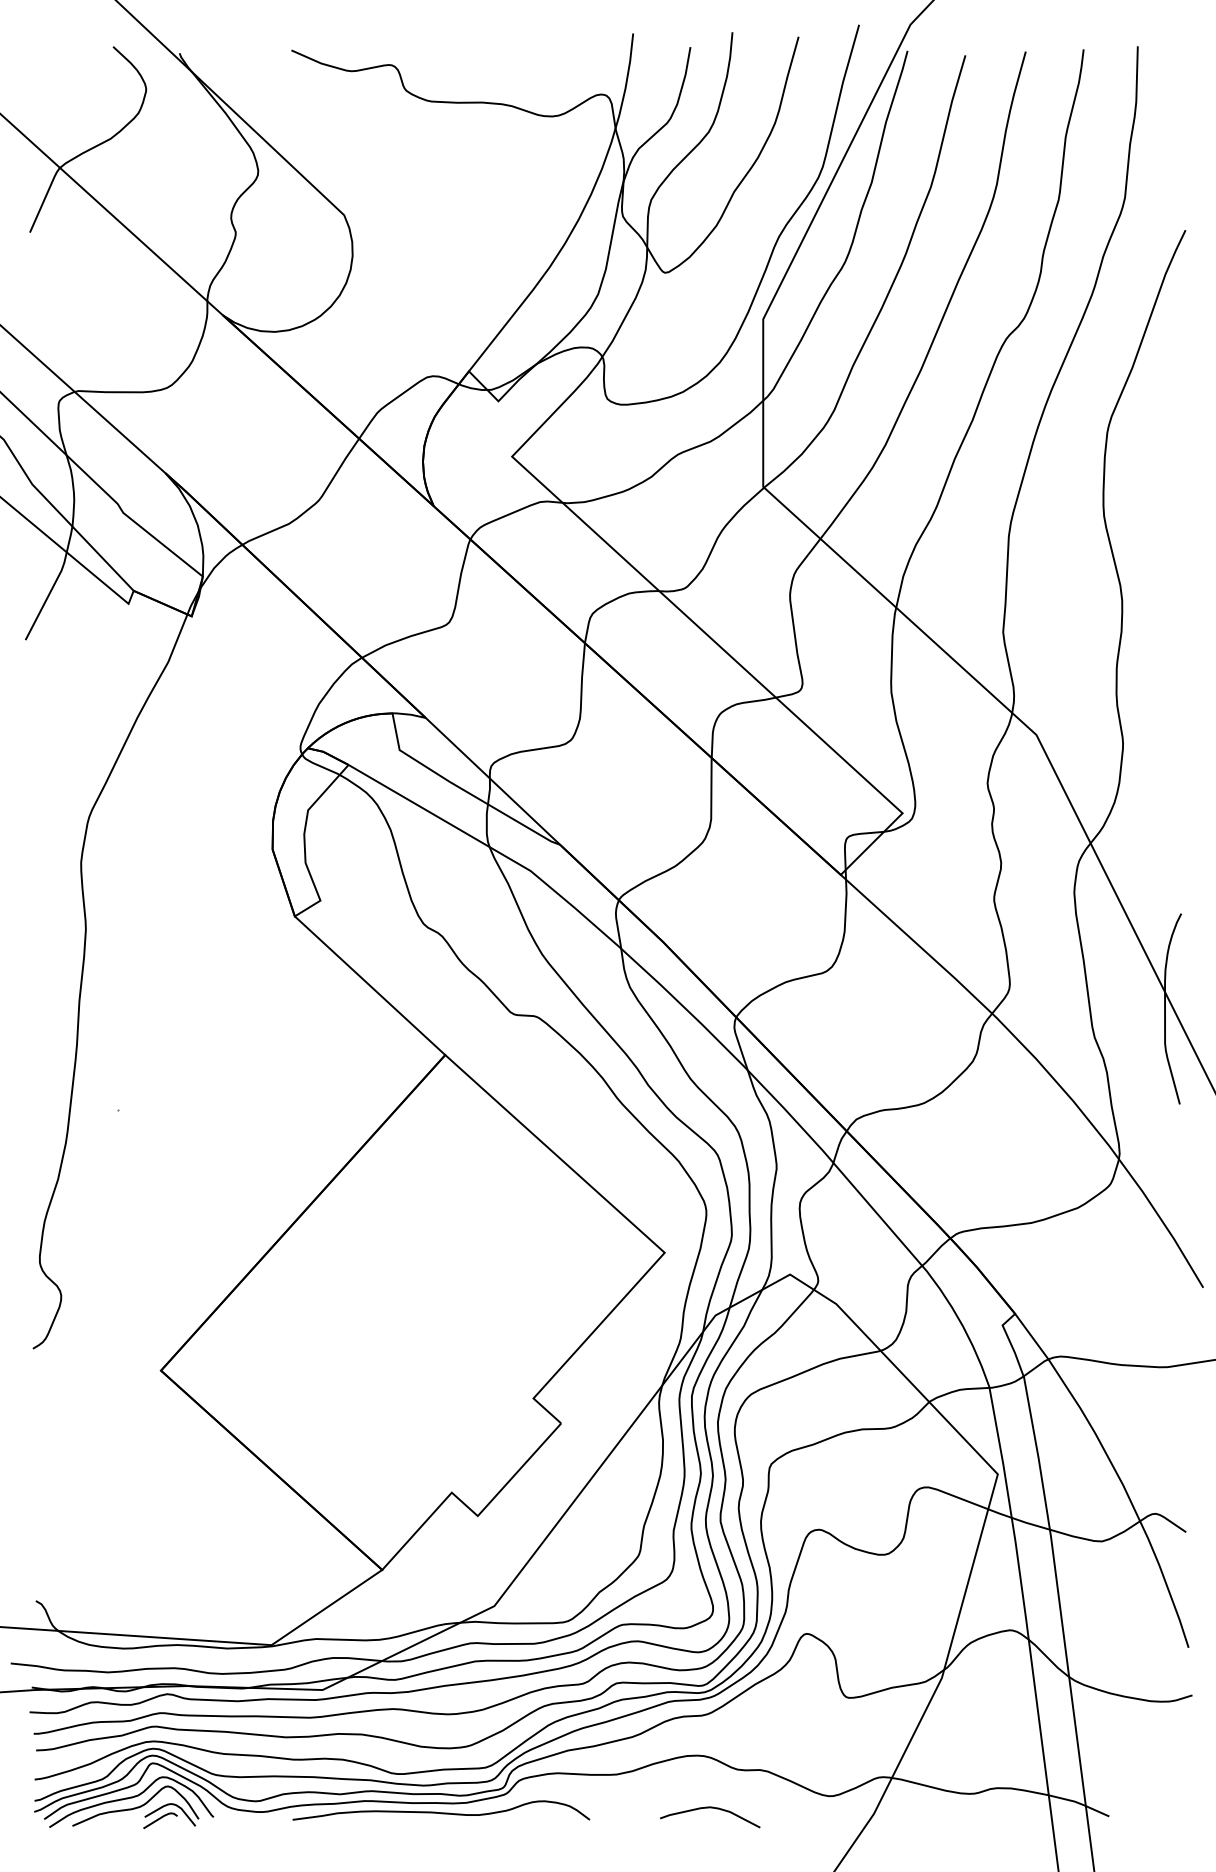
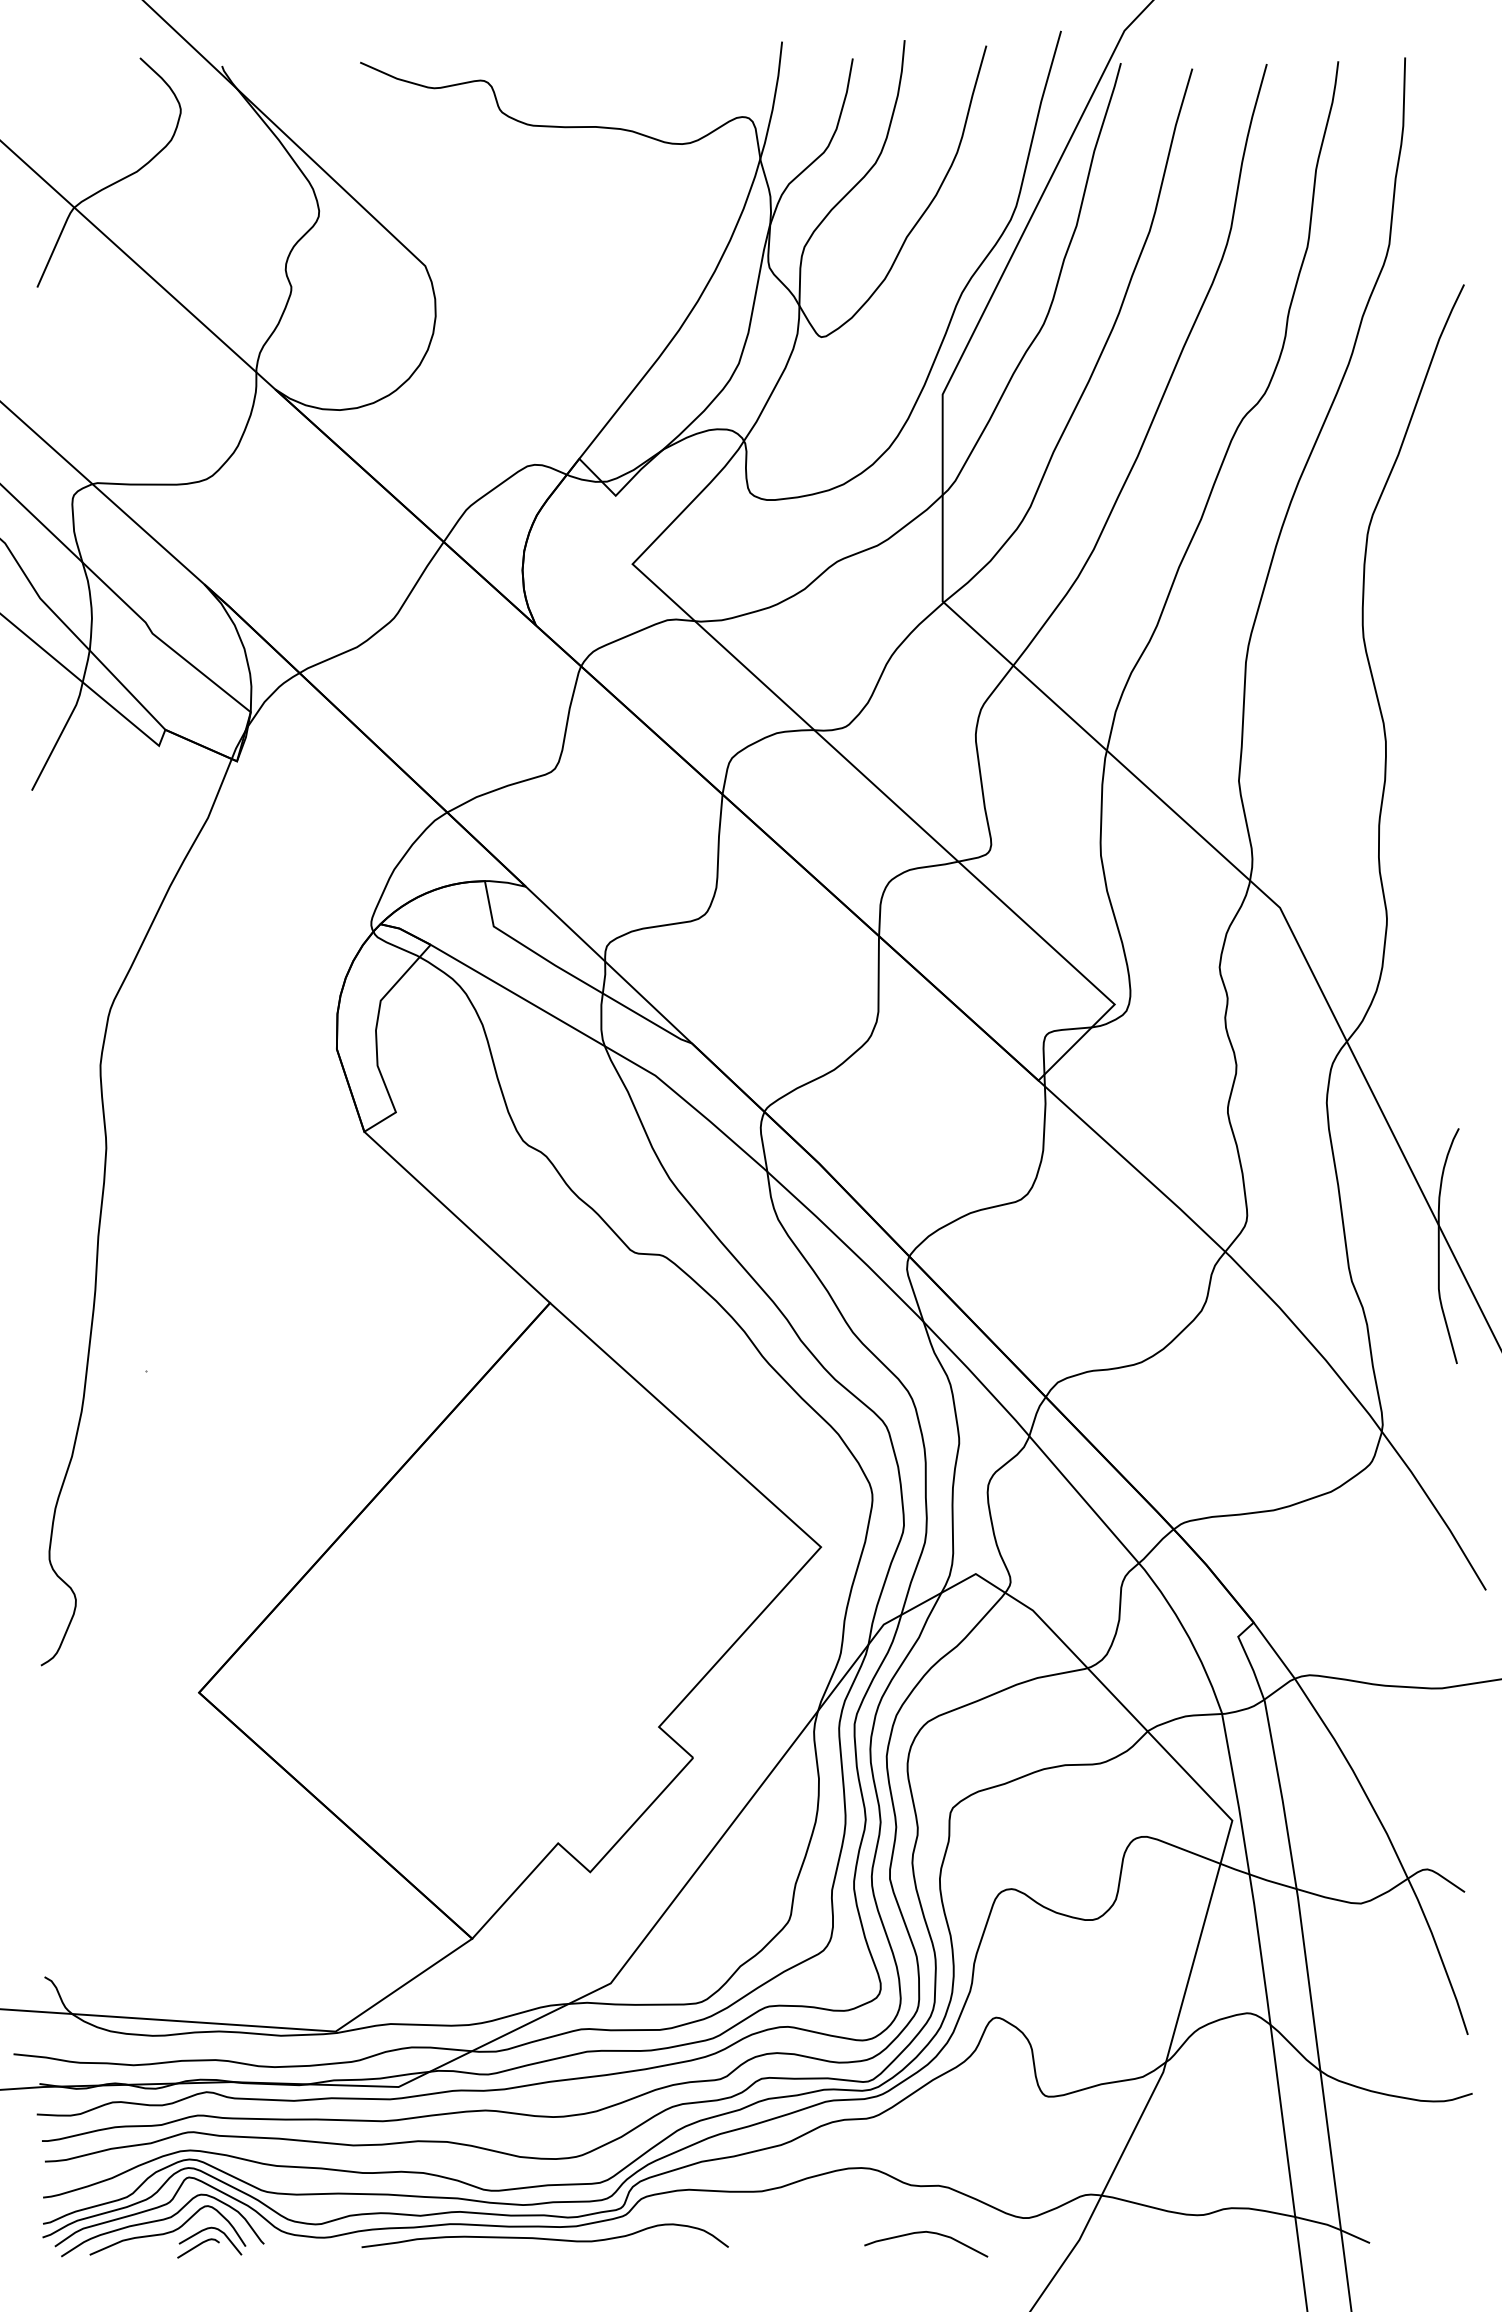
curve: (712, 1808) -> (928, 2233), moved

